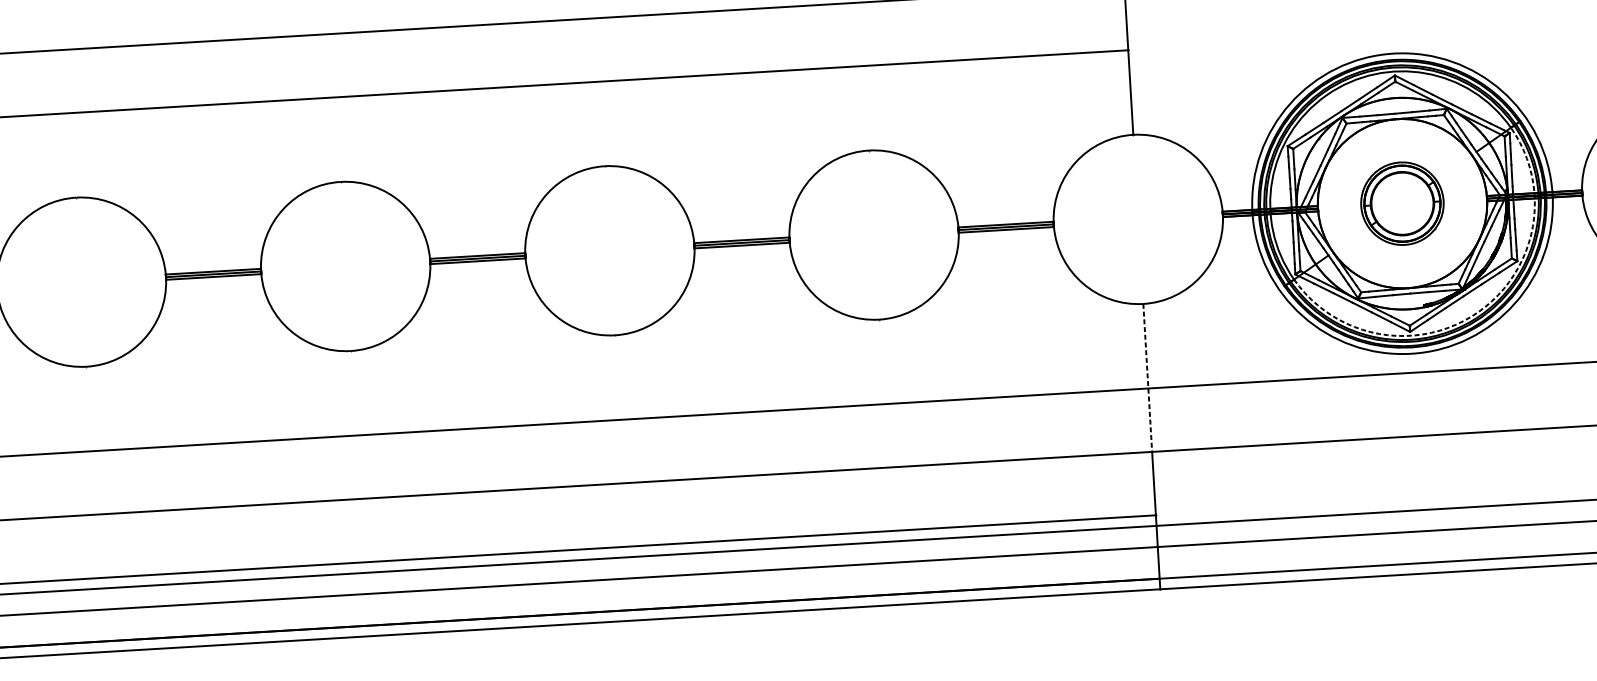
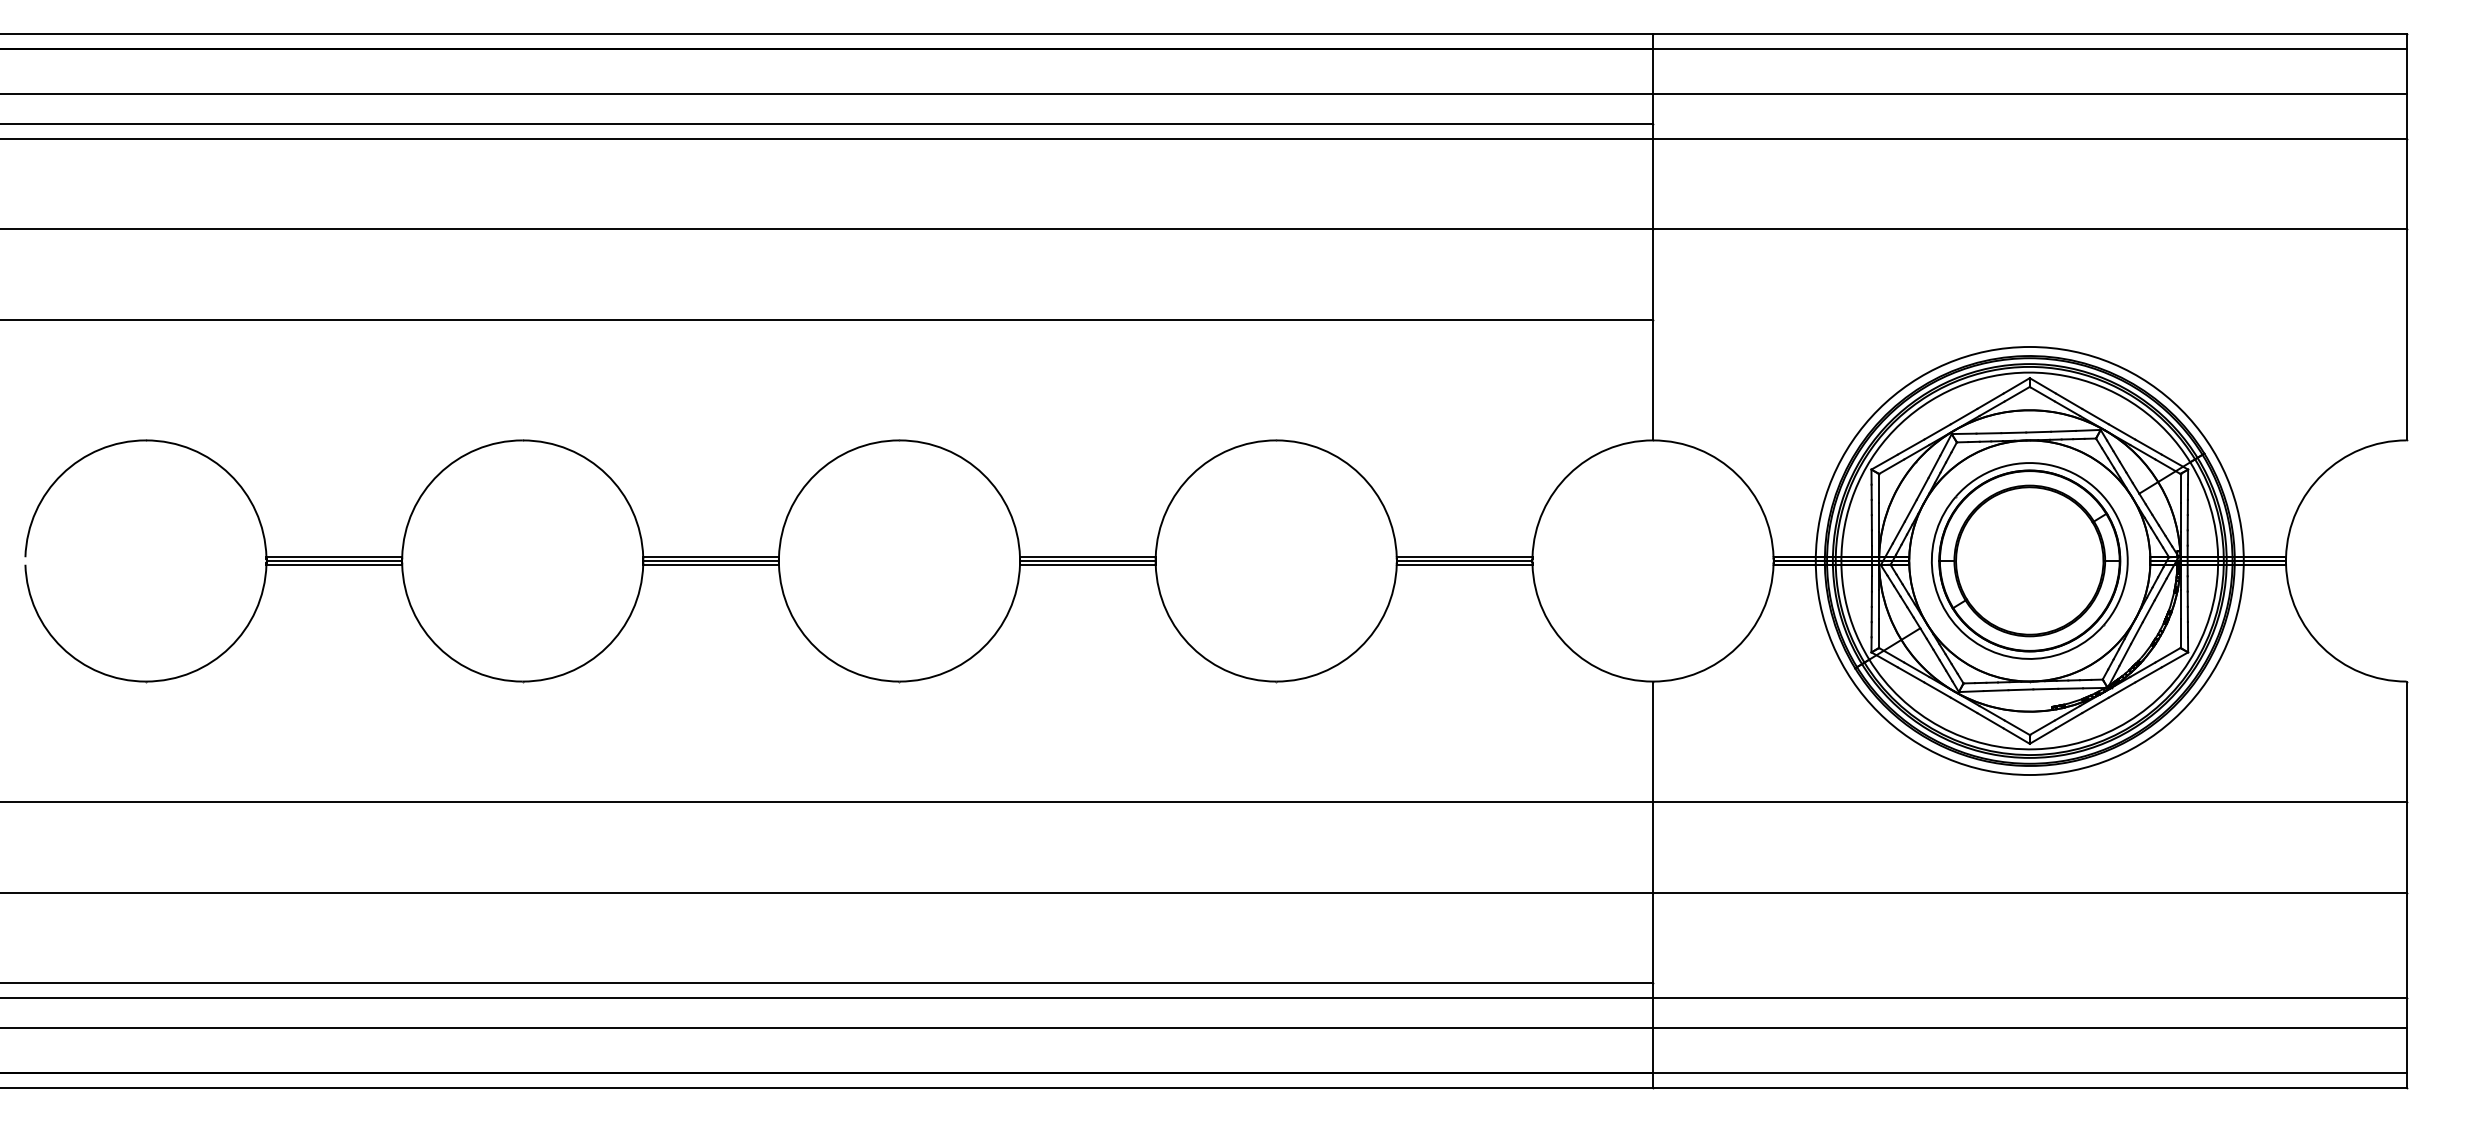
part: (1402, 203) -> (2029, 560), size x1.67
arc: (1478, 312) -> (2128, 721), dashed -> solid
line: (1148, 378) -> (1653, 787), dashed -> solid

